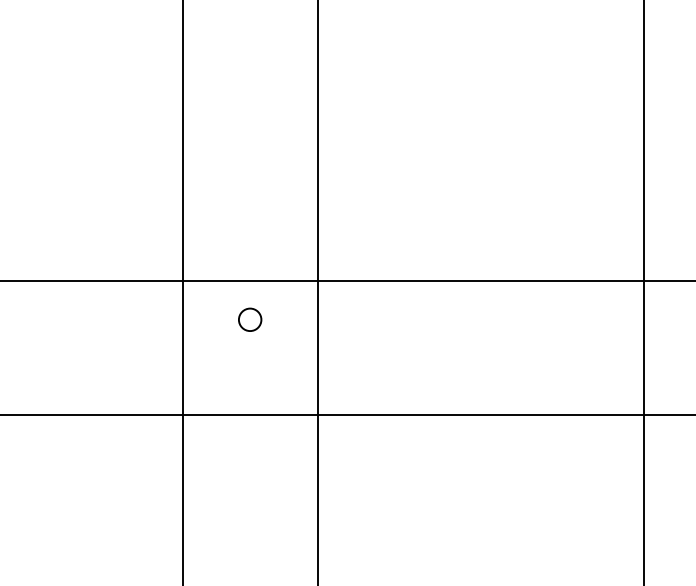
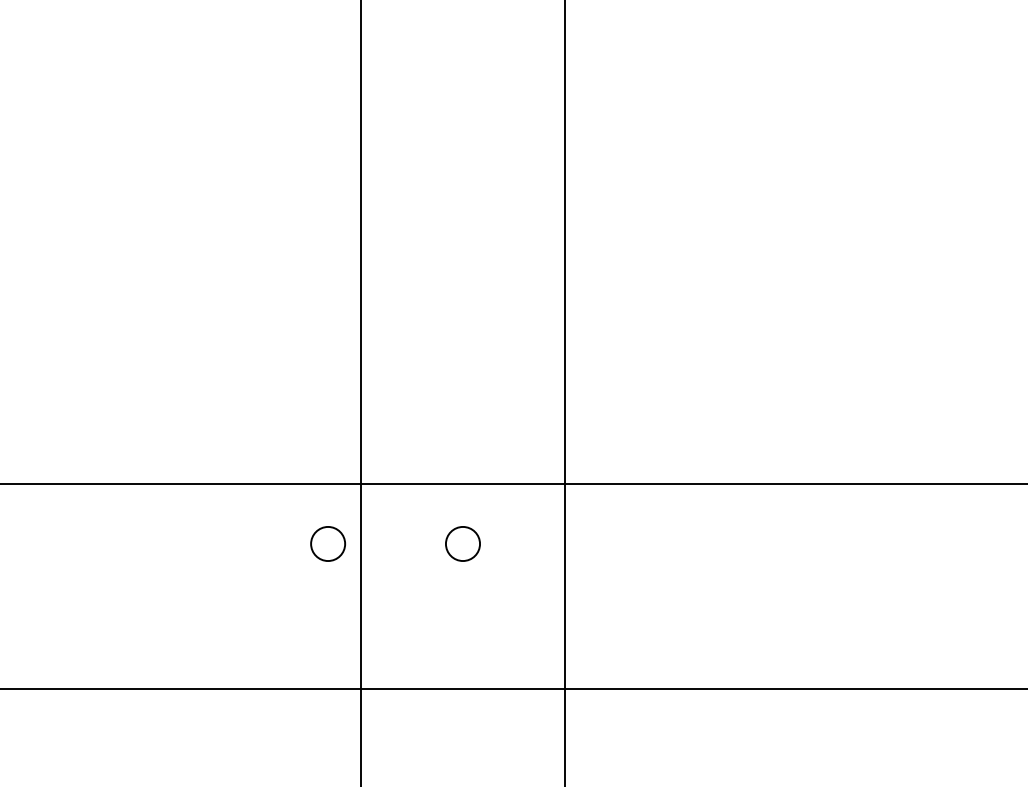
circle: (161, 319) -> (328, 543), added

